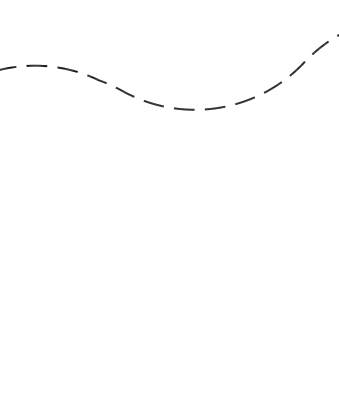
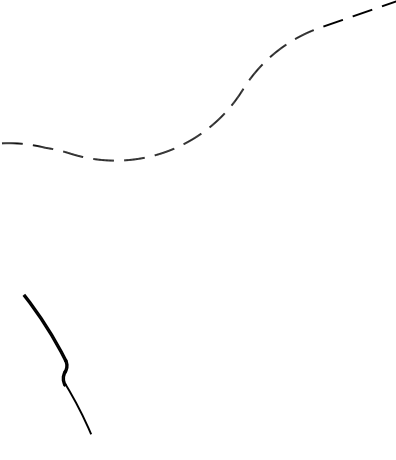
part: (74, 292) -> (63, 360), added

